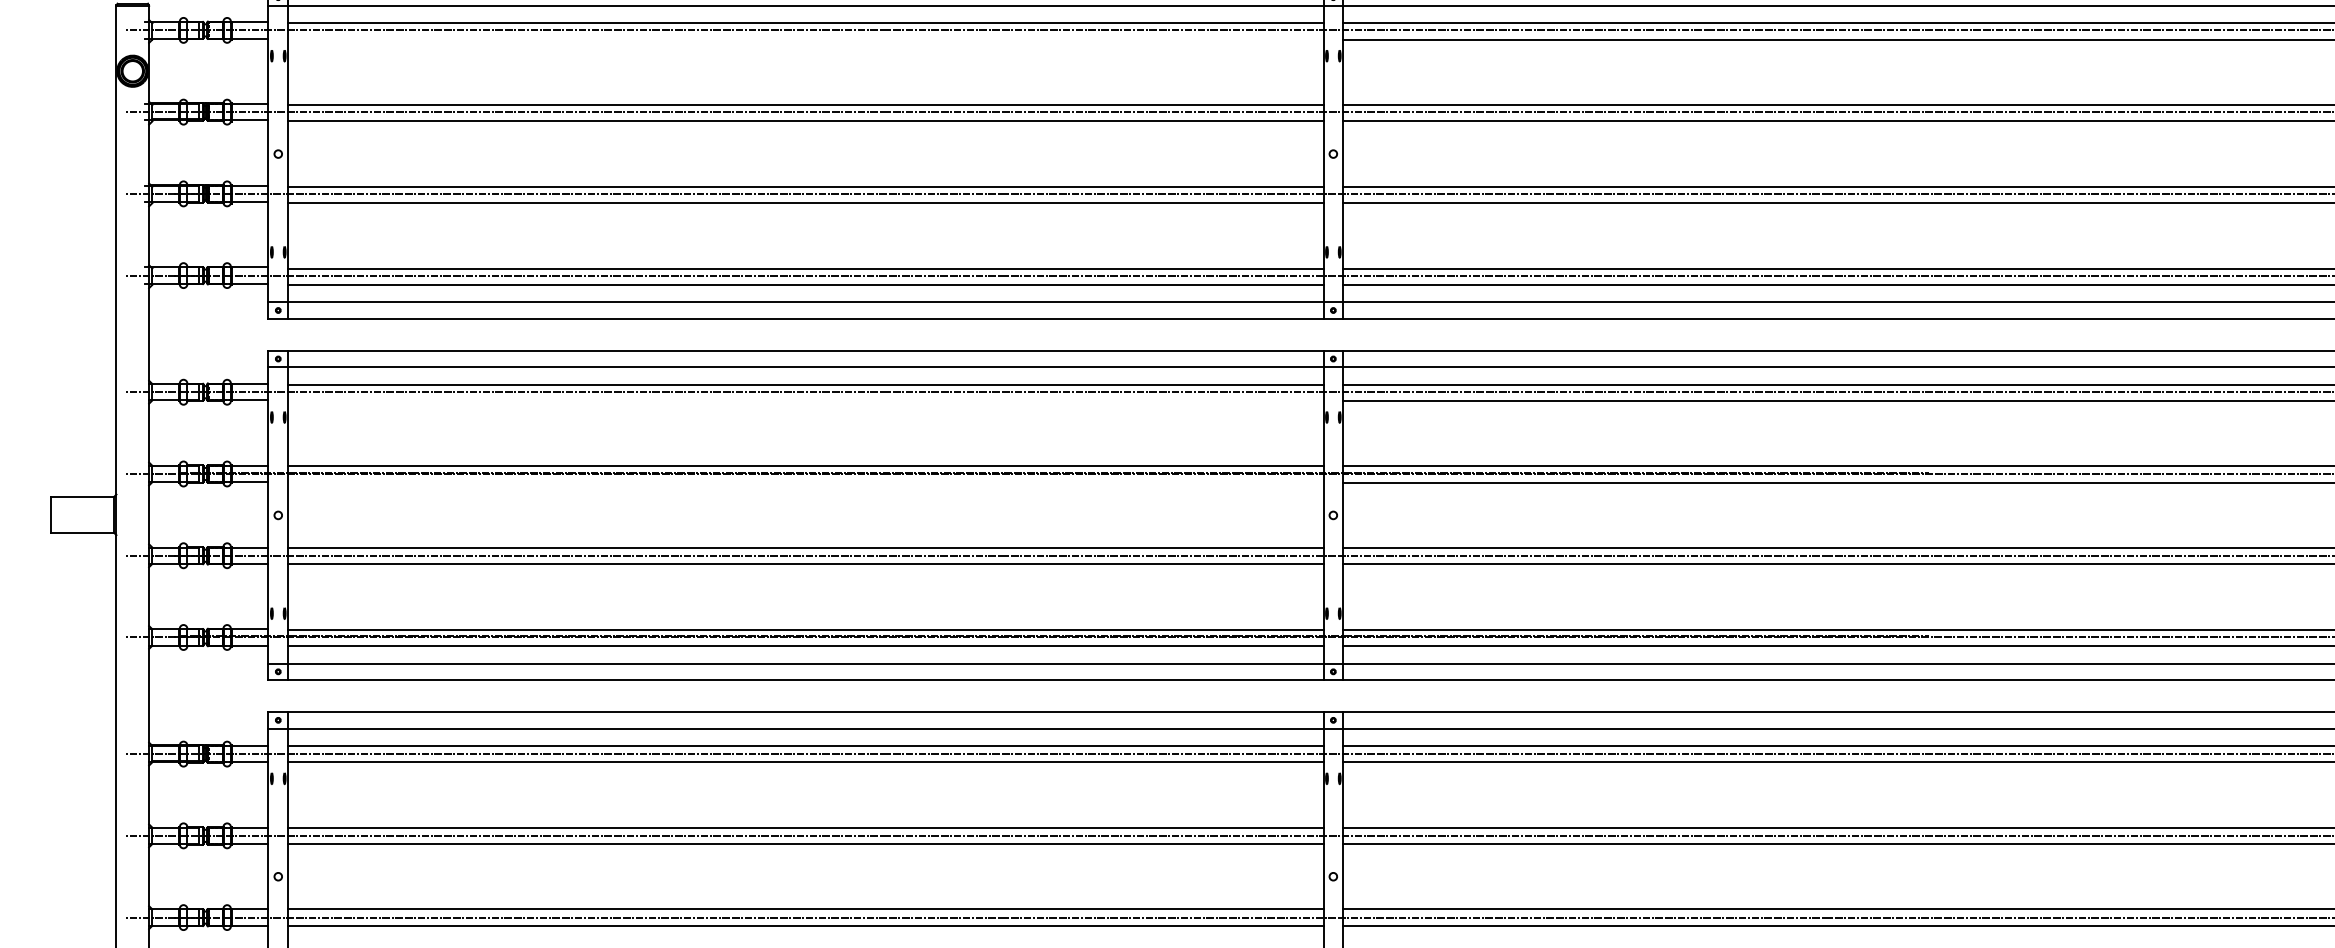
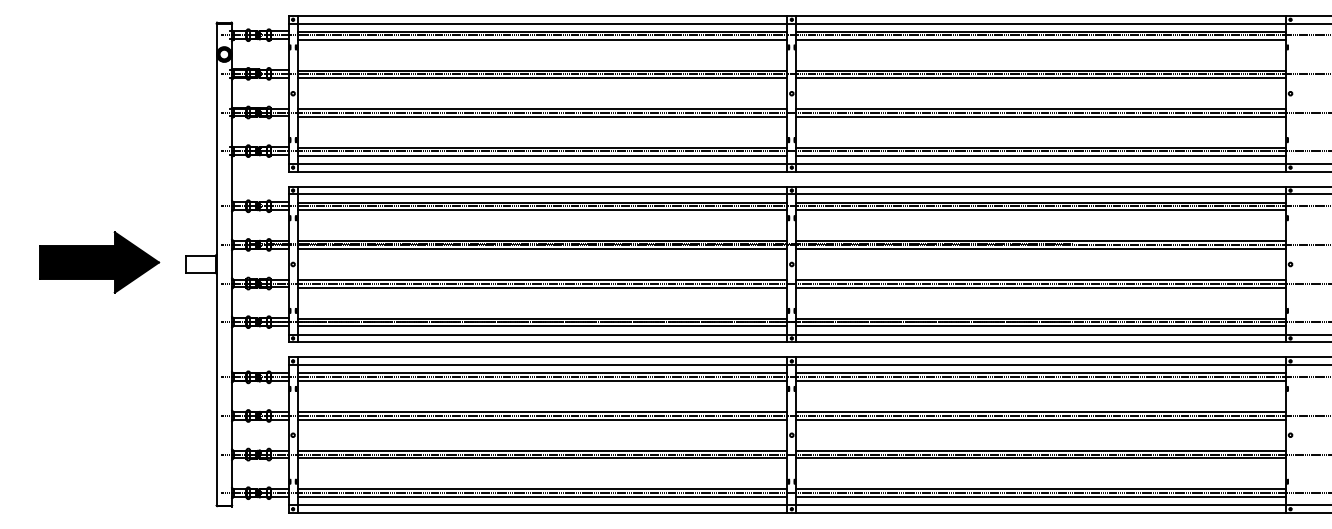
line: (805, 39) -> (542, 39), added
line: (805, 401) -> (542, 210), added
line: (805, 483) -> (542, 249), added

